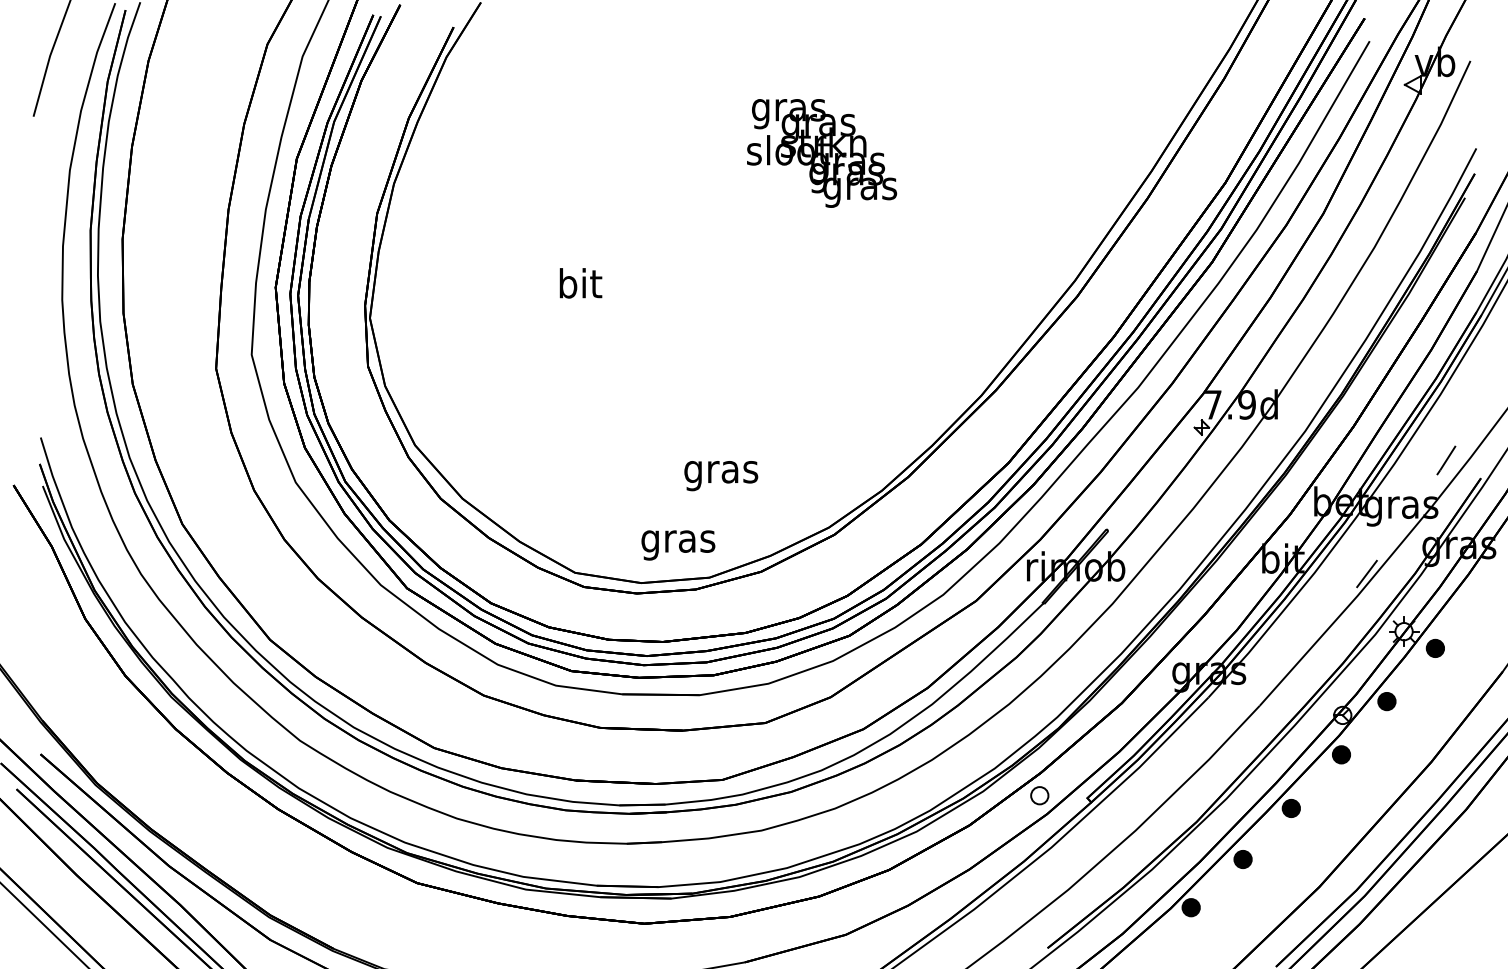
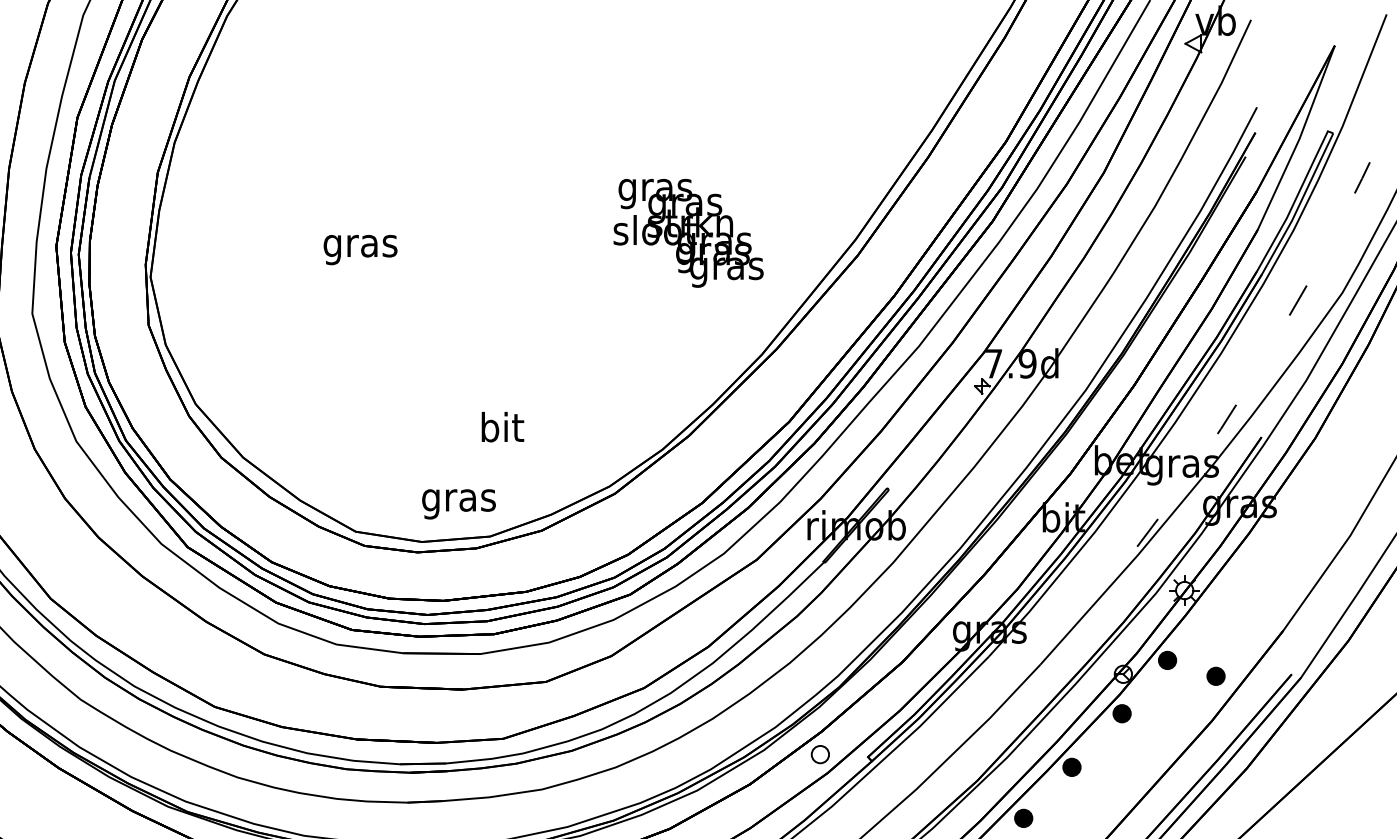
text: (822, 153) -> (689, 233), moved
text: (579, 287) -> (360, 246), bit -> gras
text: (721, 472) -> (502, 431), gras -> bit
part: (1434, 647) -> (1215, 675), moved

